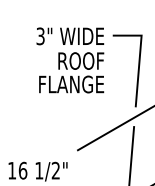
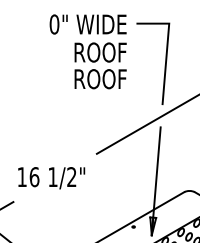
text: (40, 36) -> (54, 24), 3" -> 0"
text: (71, 84) -> (89, 79), FLANGE -> ROOF

